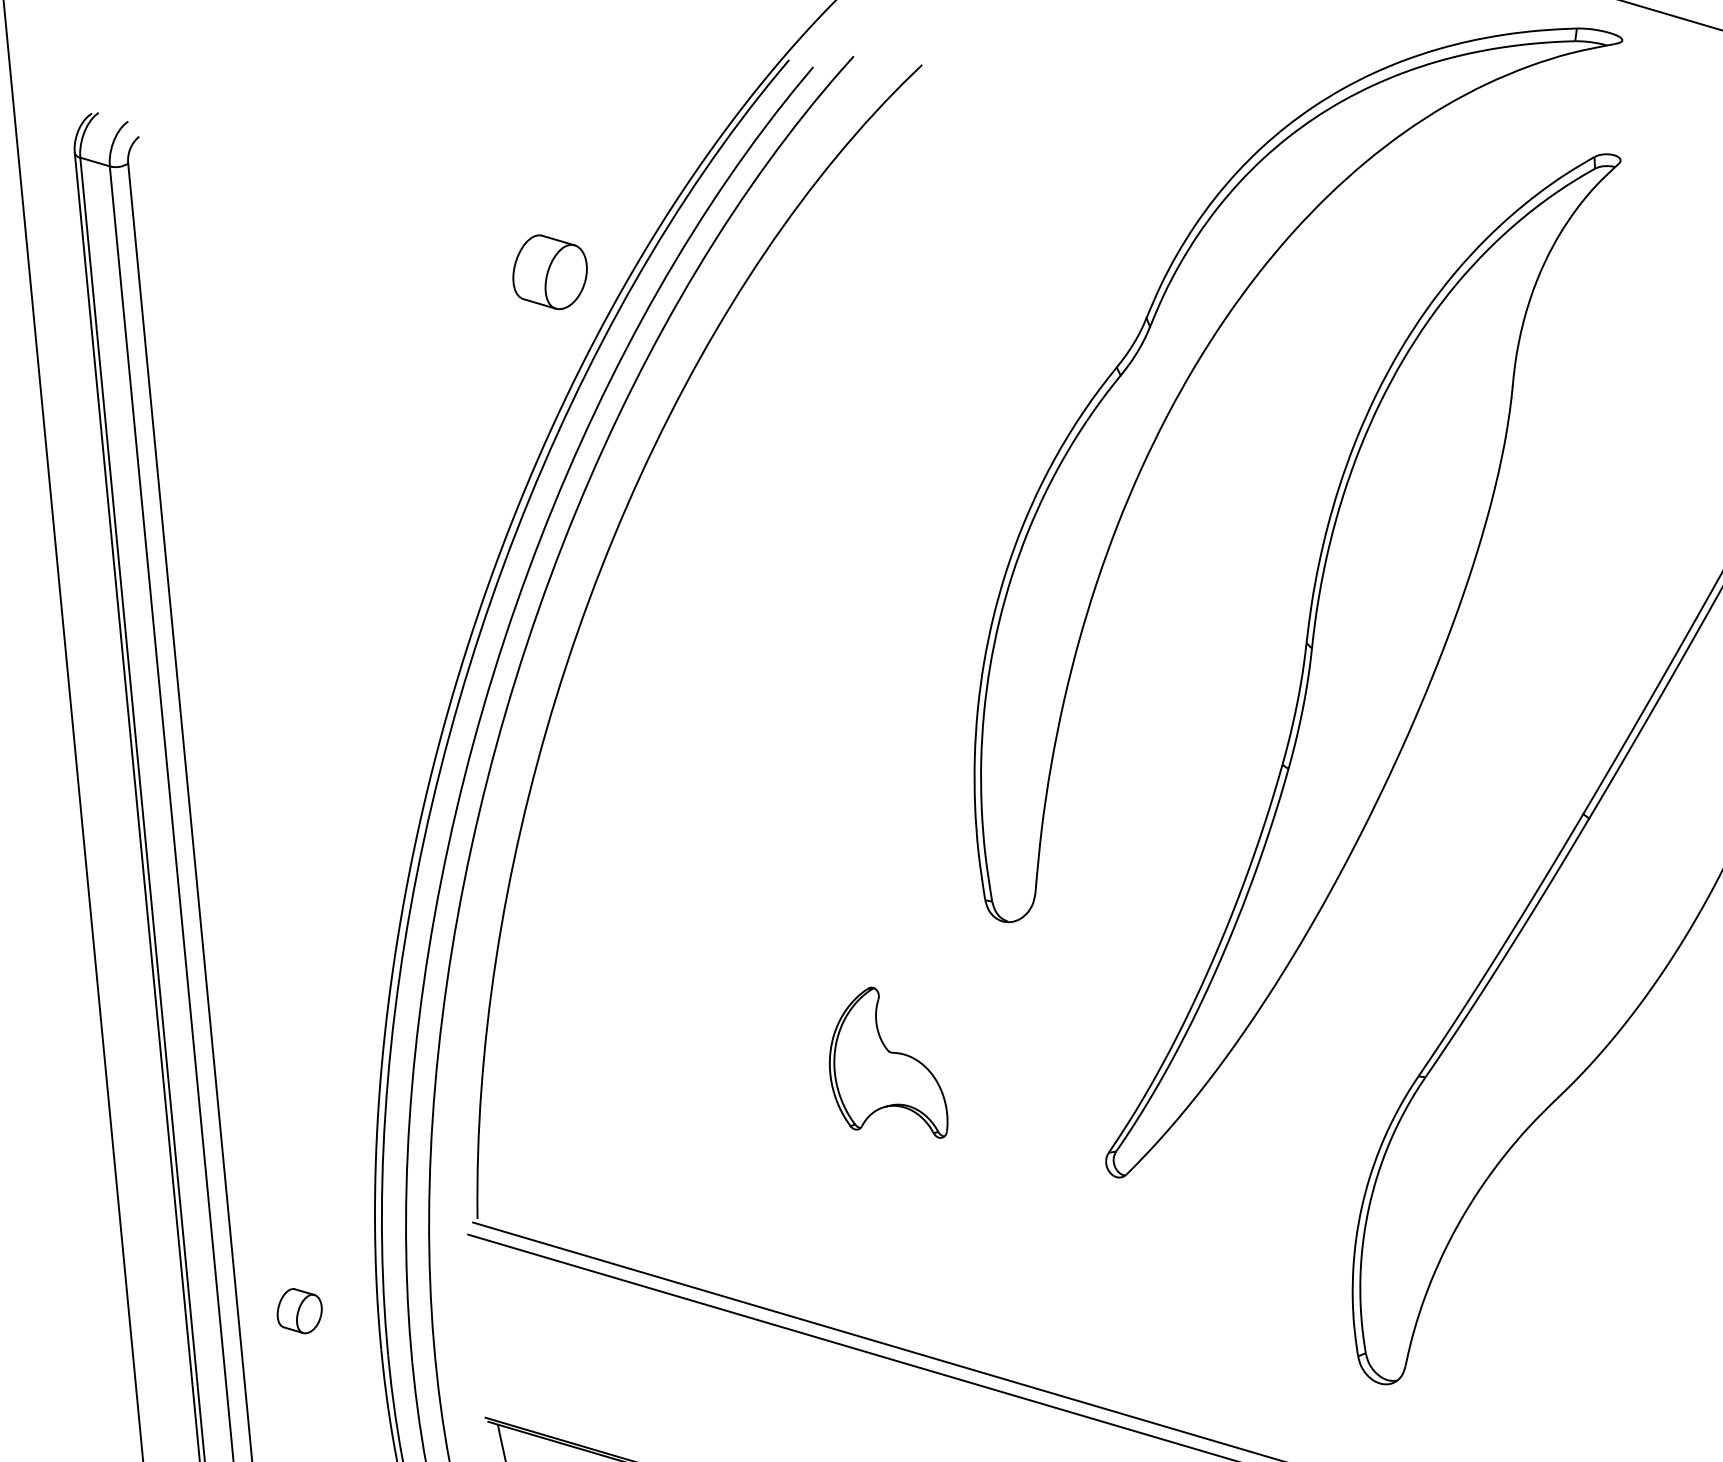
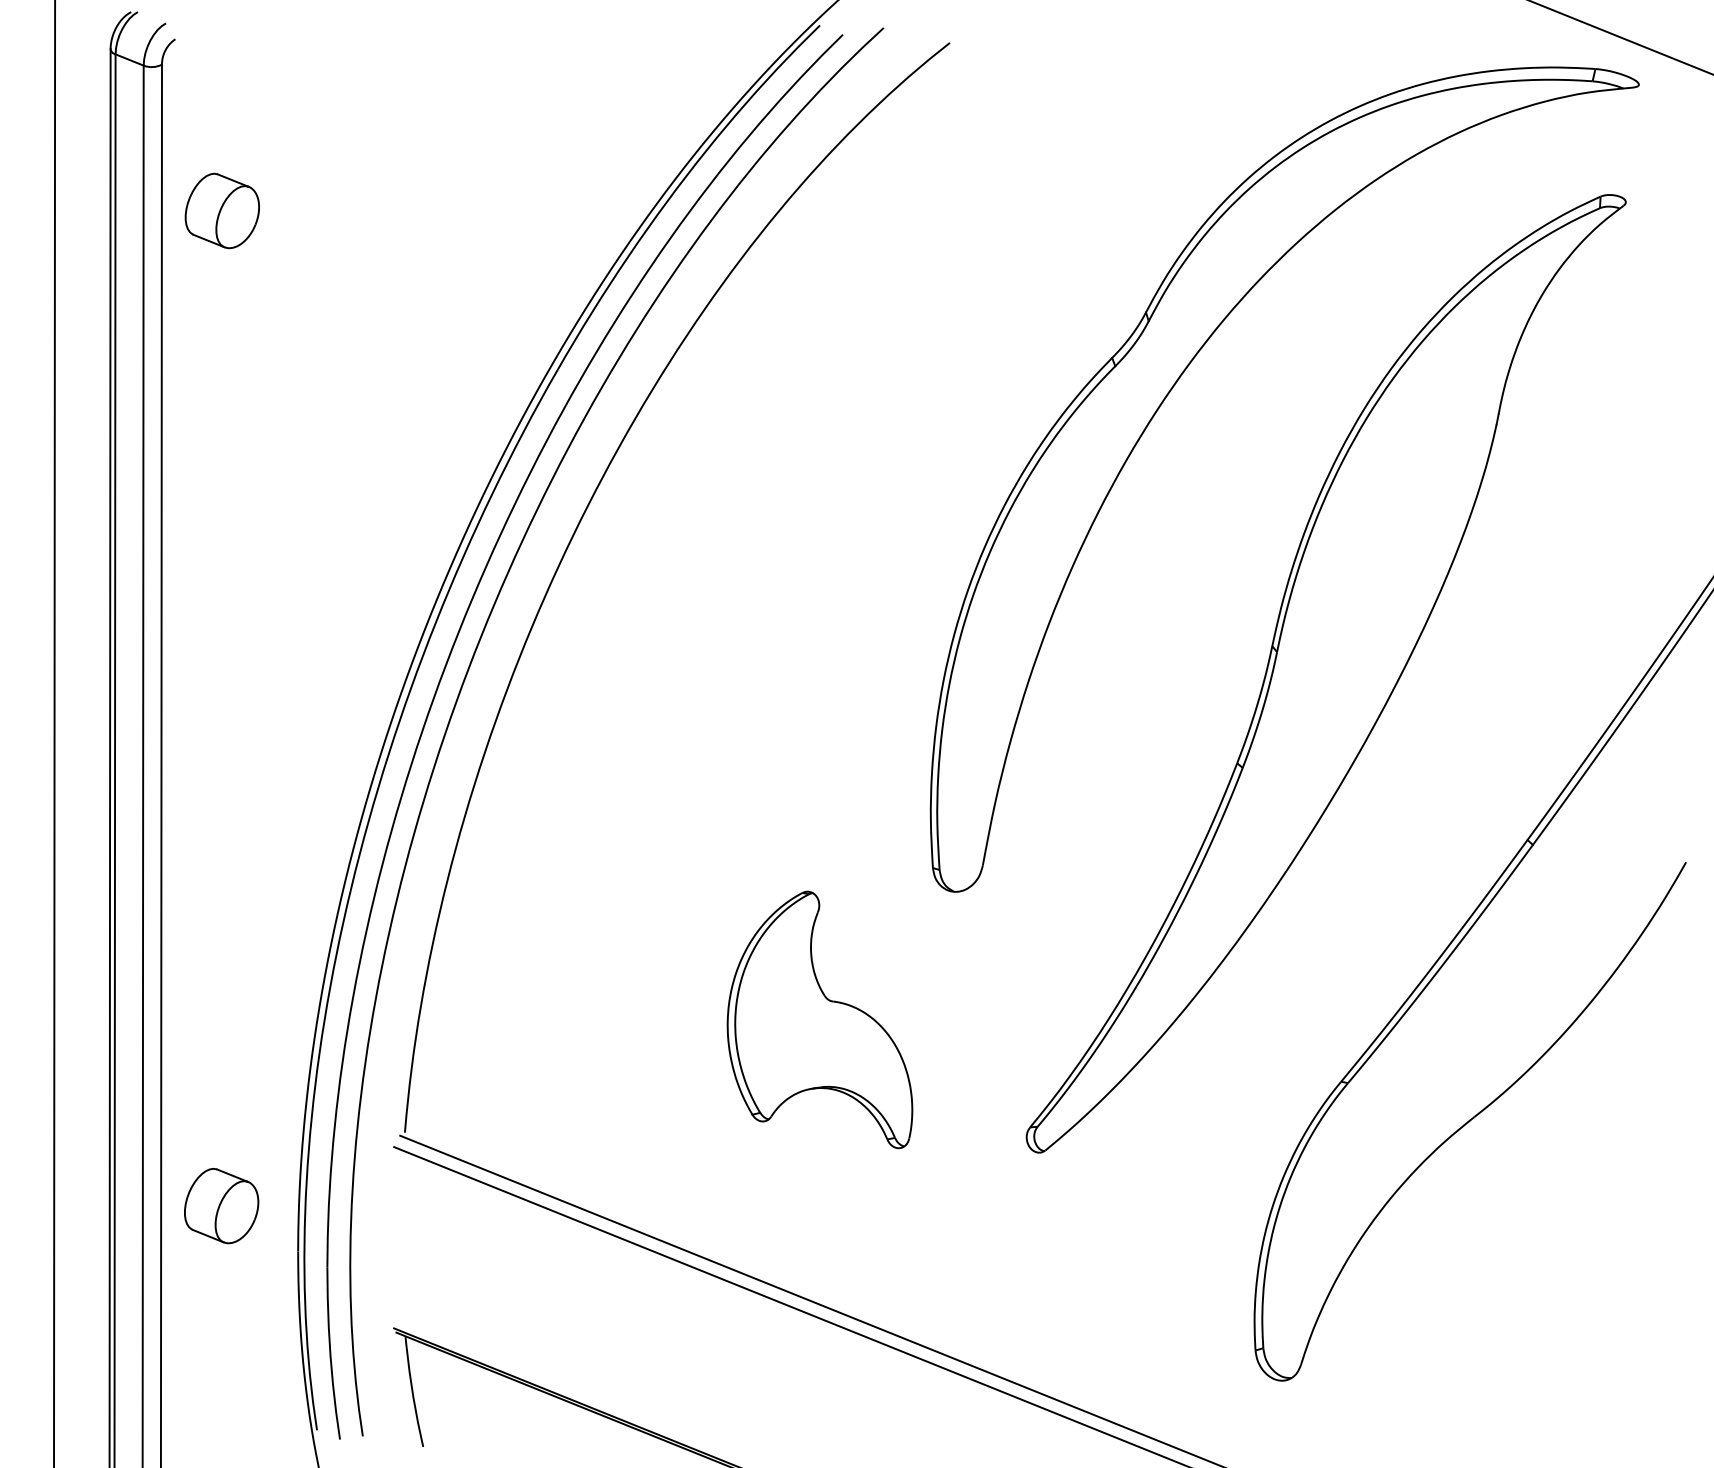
part: (549, 271) -> (221, 210), moved
part: (885, 1064) -> (819, 1019), size x1.67
part: (299, 1311) -> (221, 1206), size x1.67

